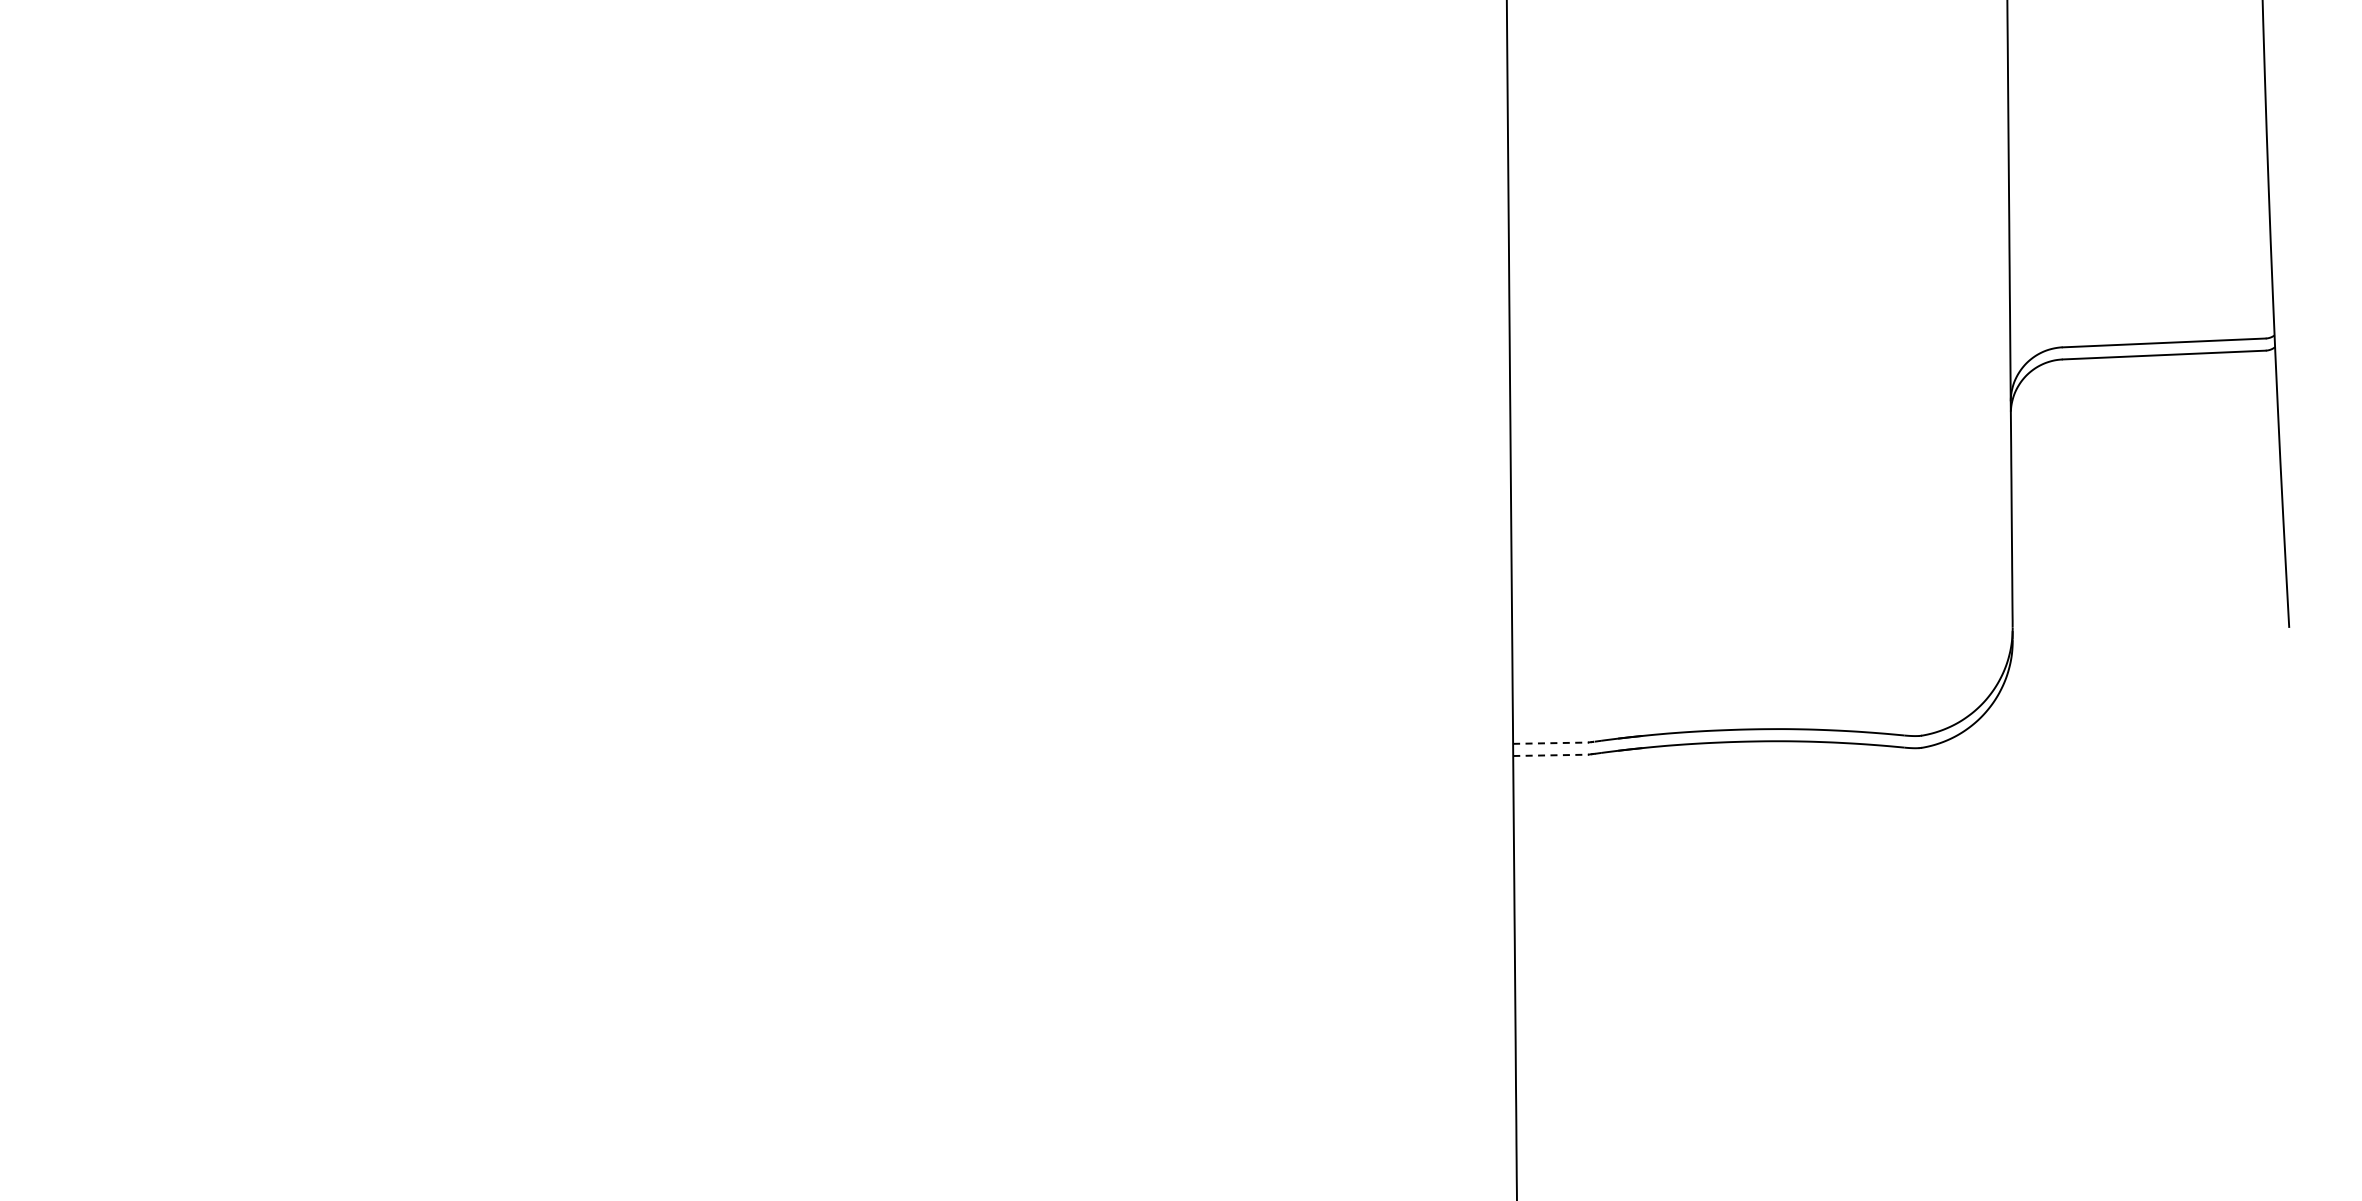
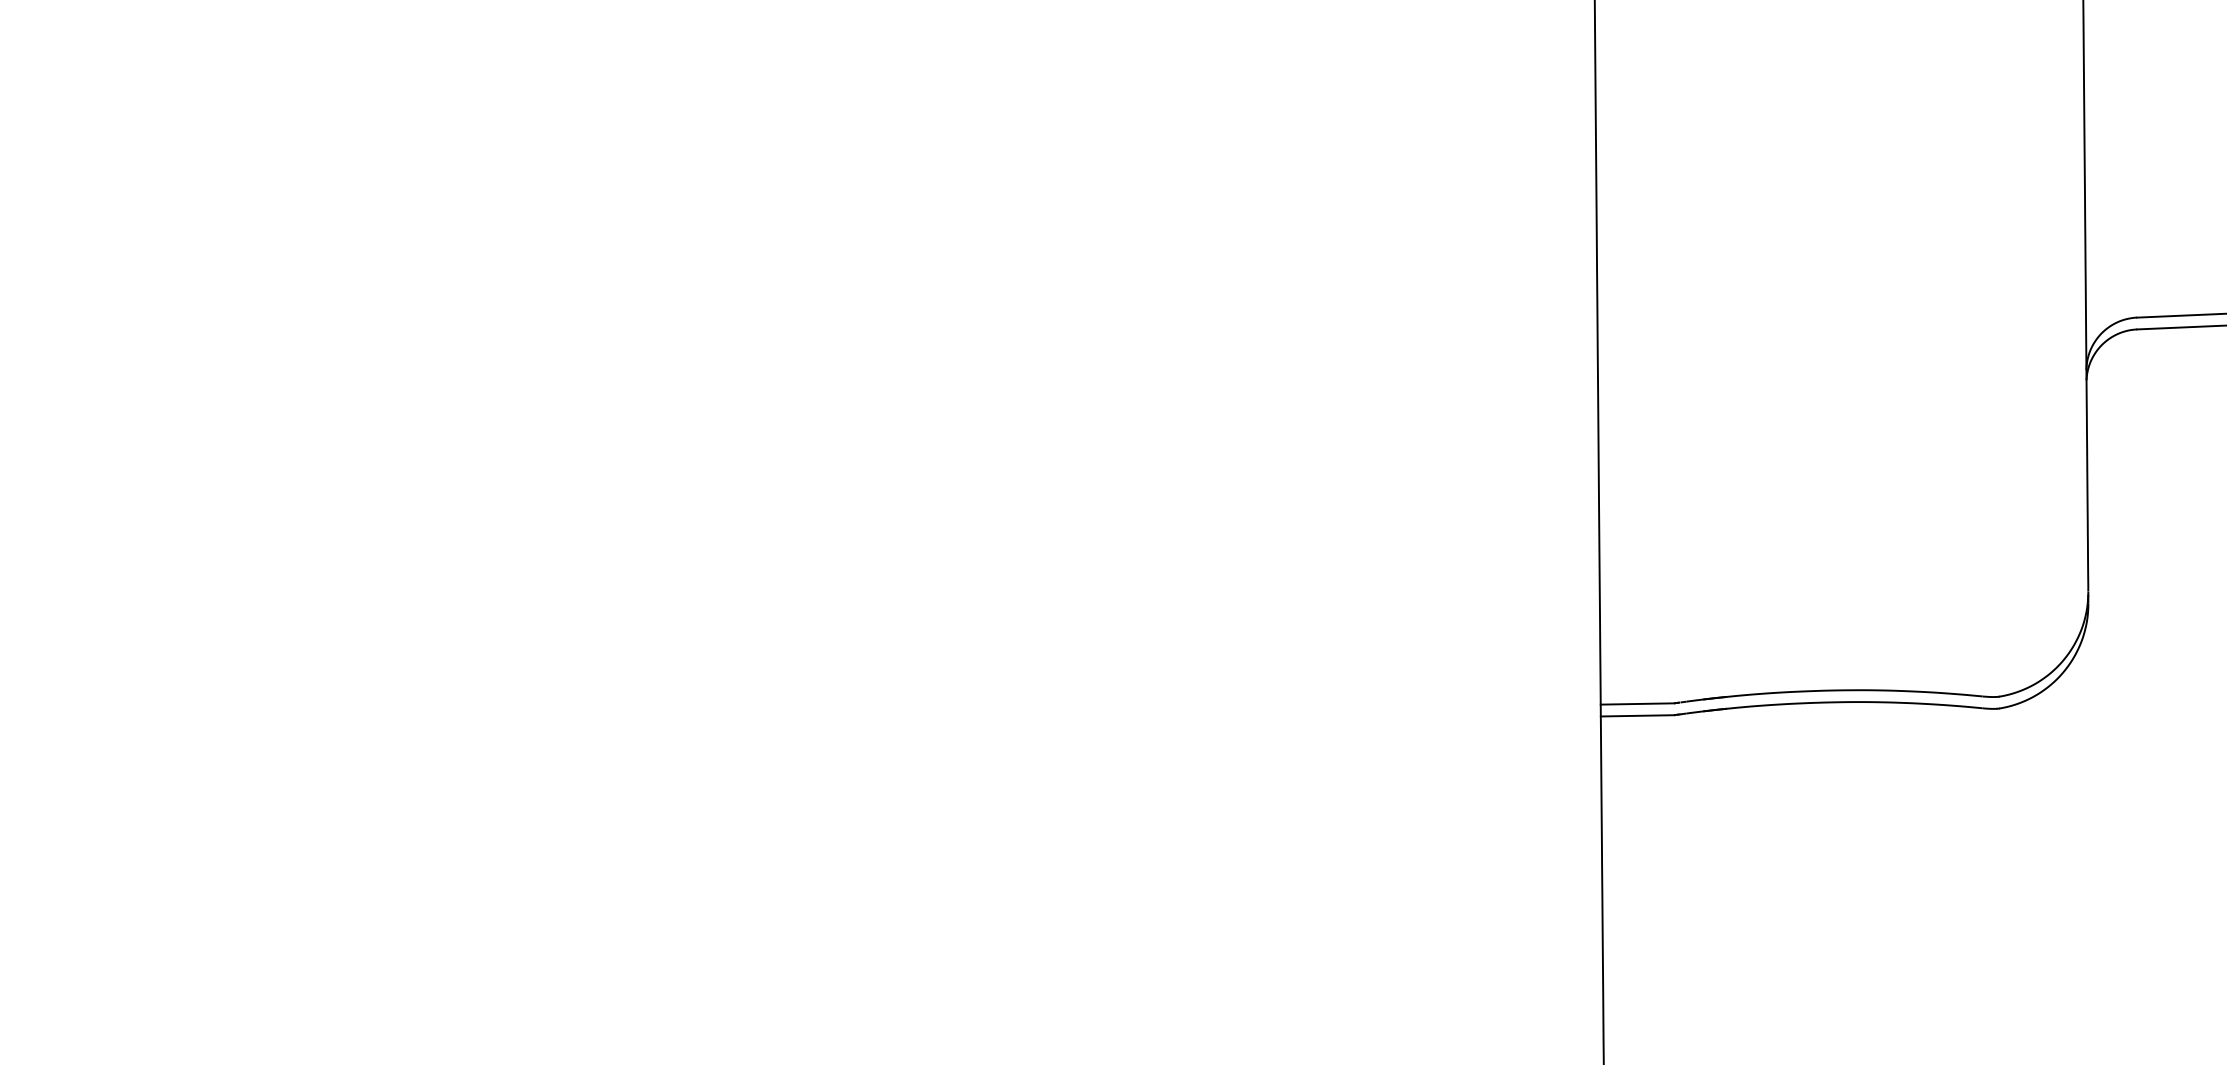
line: (1550, 743) -> (1637, 704), dashed -> solid
line: (1551, 755) -> (1638, 715), dashed -> solid

